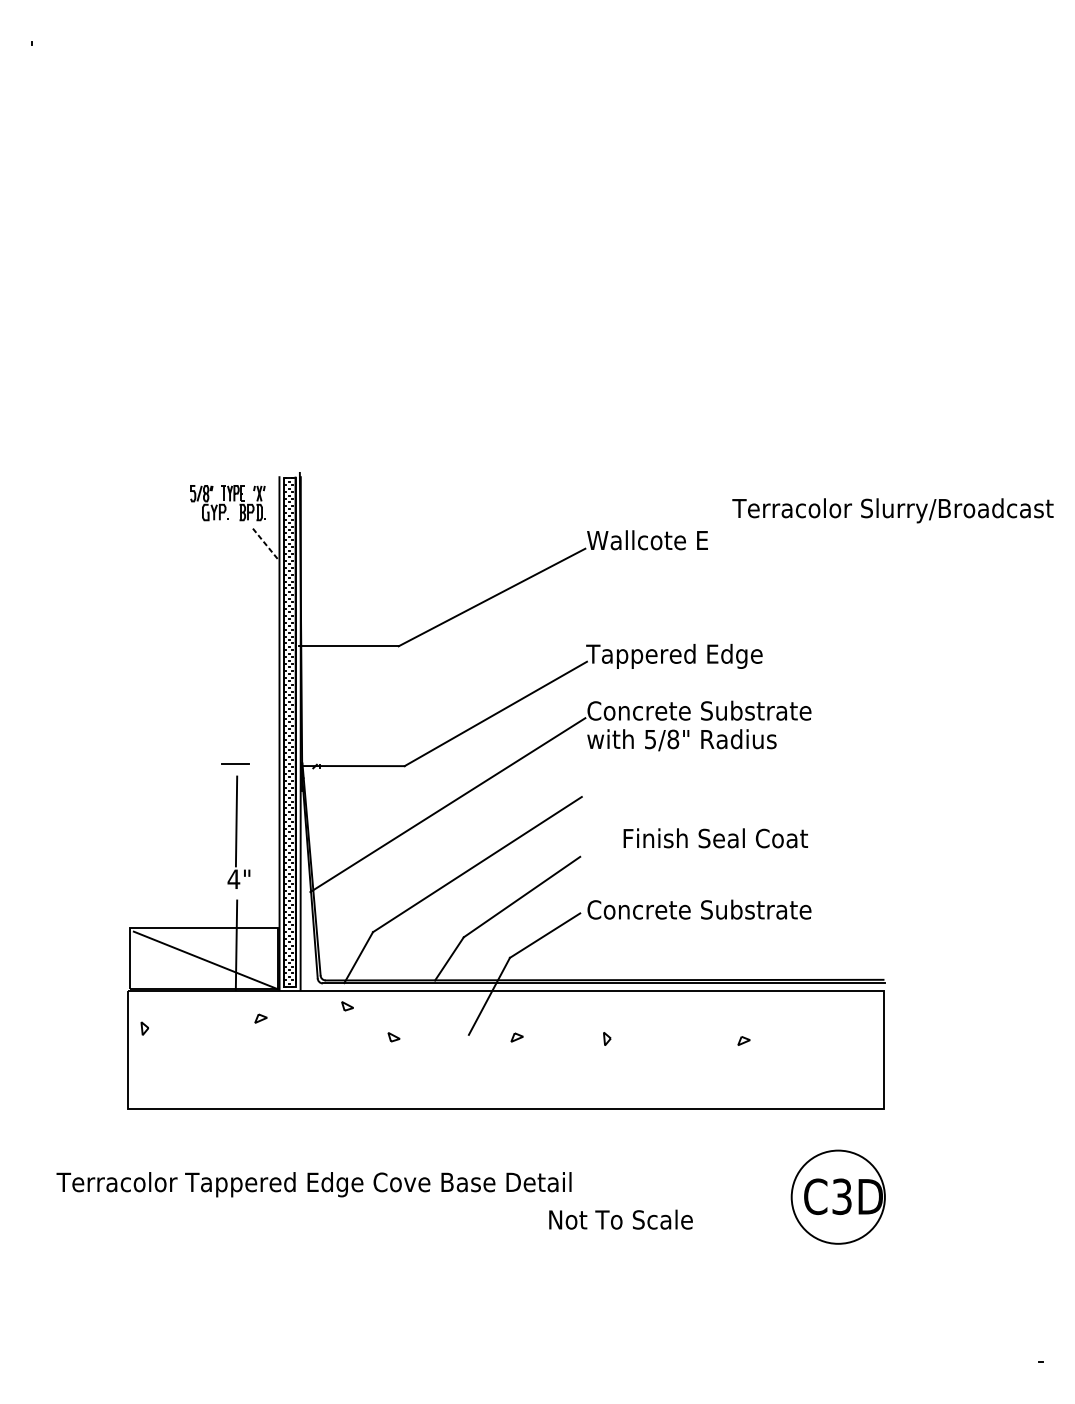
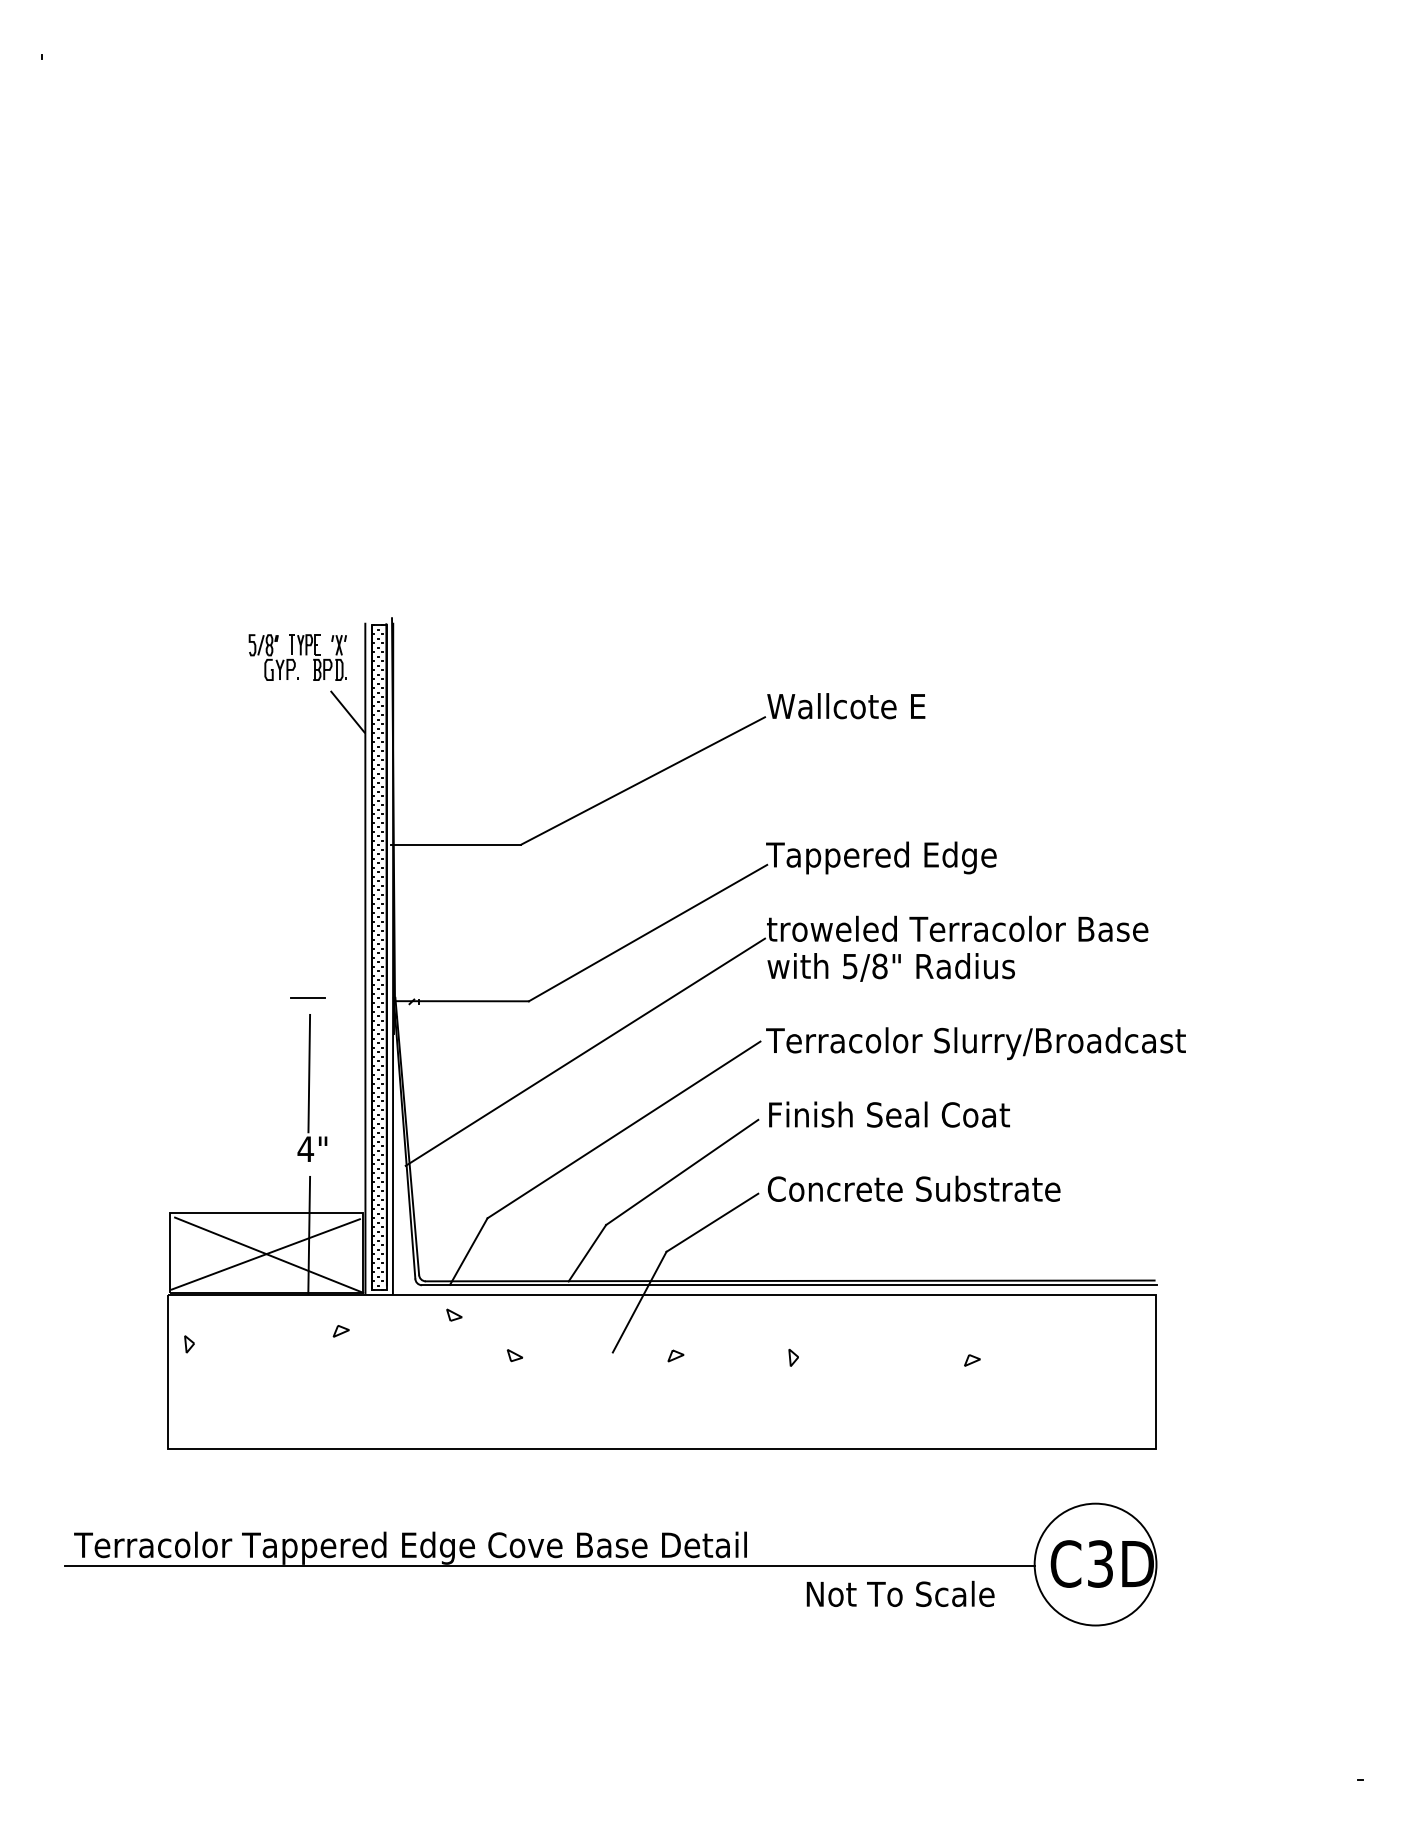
text: (892, 510) -> (975, 1043), moved
line: (266, 545) -> (348, 712), dashed -> solid
text: (732, 710) -> (957, 928), Concrete Substrate -> troweled Terracolor Base
text: (715, 838) -> (889, 1114), moved
line: (203, 959) -> (265, 1254), added
line: (420, 1197) -> (549, 1565), added
text: (620, 1219) -> (900, 1593), moved

